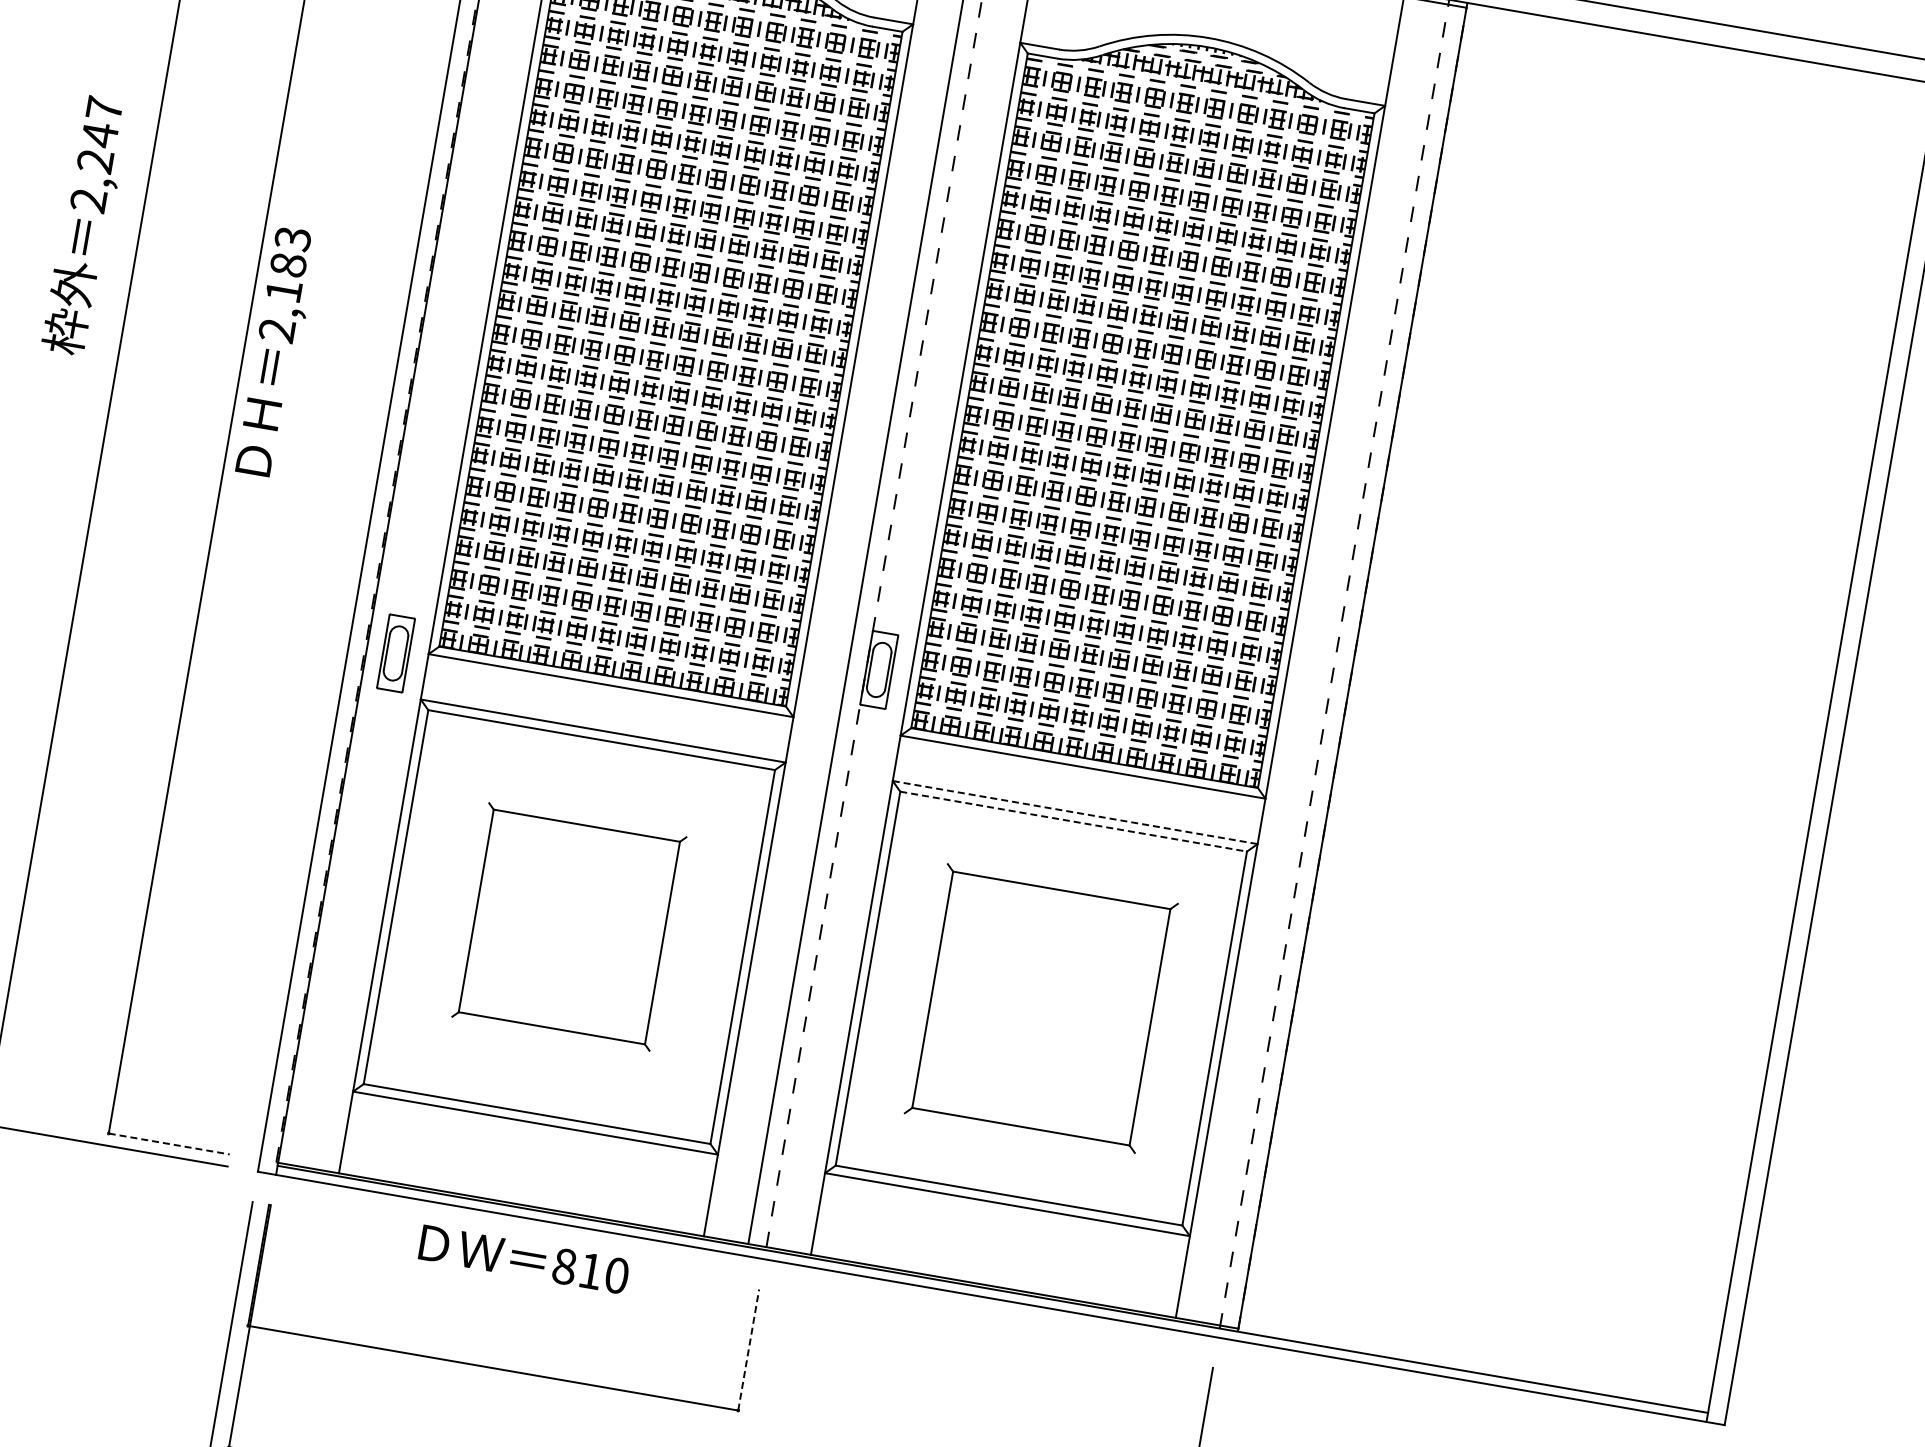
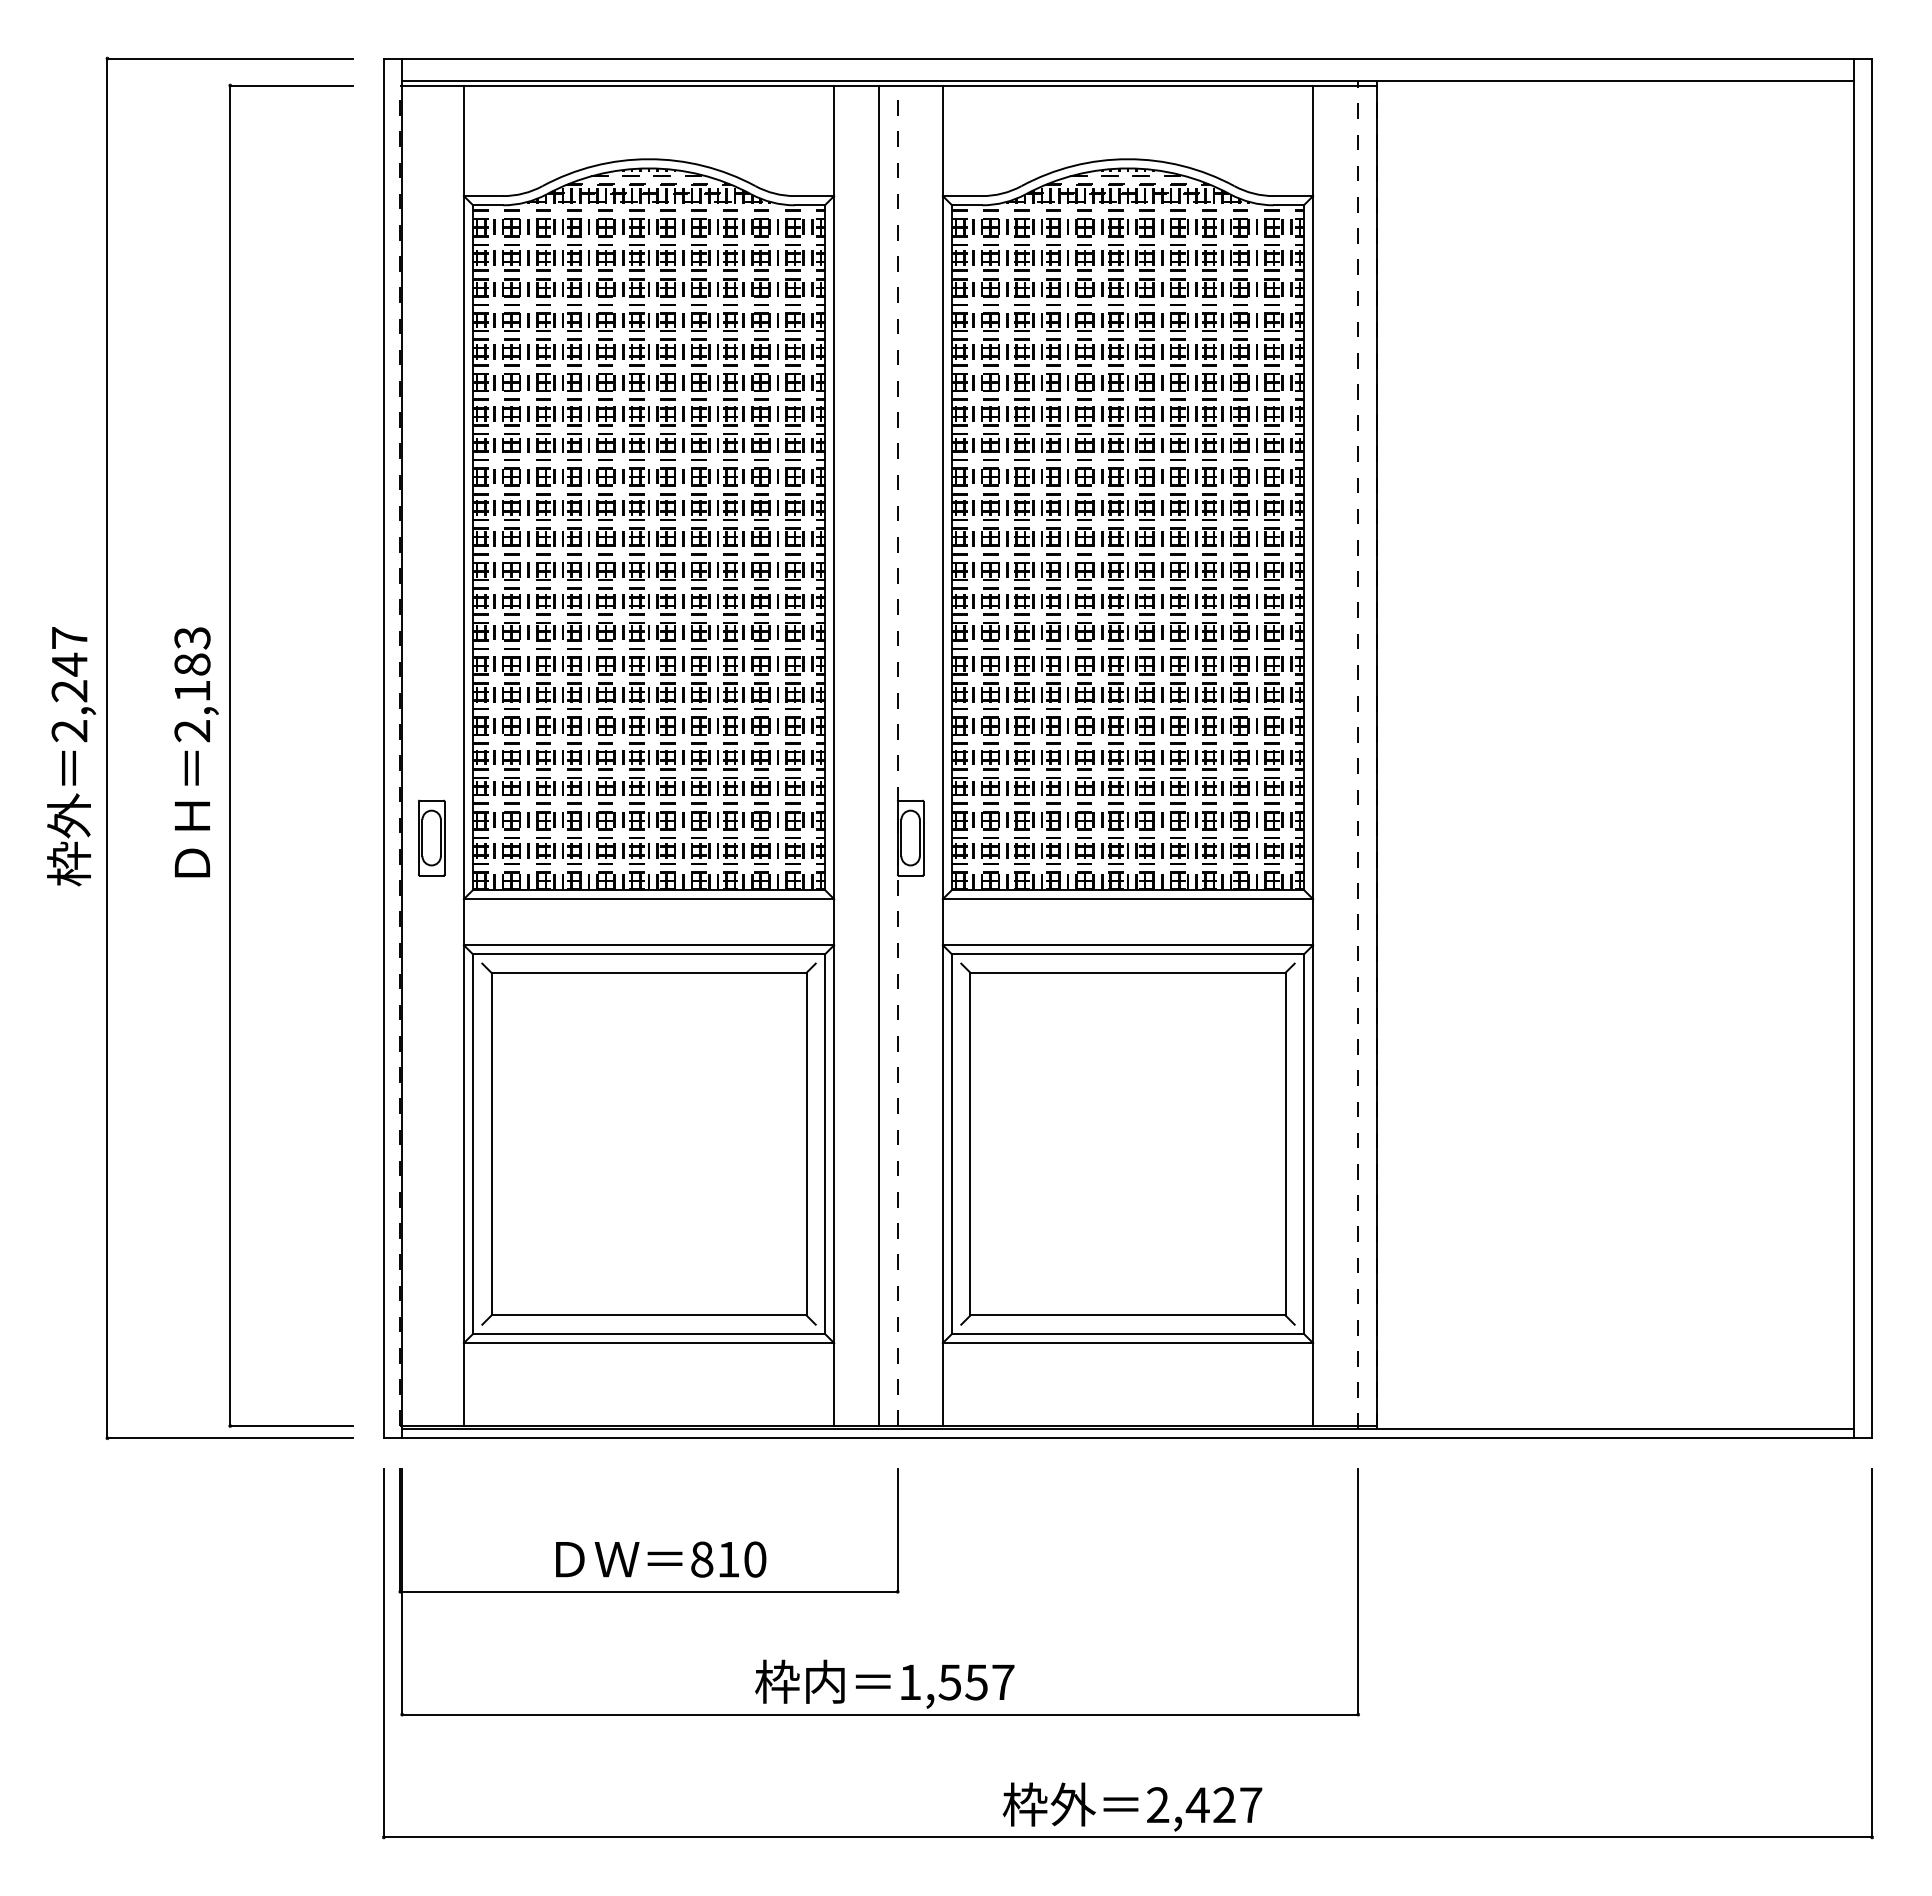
text: (86, 225) -> (71, 756), moved
text: (277, 352) -> (196, 752), moved
part: (395, 652) -> (431, 837), moved
line: (1075, 812) -> (1128, 945), dashed -> solid
line: (1073, 821) -> (1127, 954), dashed -> solid
part: (568, 926) -> (648, 1143), size x1.67
part: (1040, 1007) -> (1127, 1143), size x1.43
line: (169, 1144) -> (292, 1426), dashed -> solid
text: (524, 1259) -> (661, 1559), moved
line: (748, 1349) -> (897, 1529), dashed -> solid

